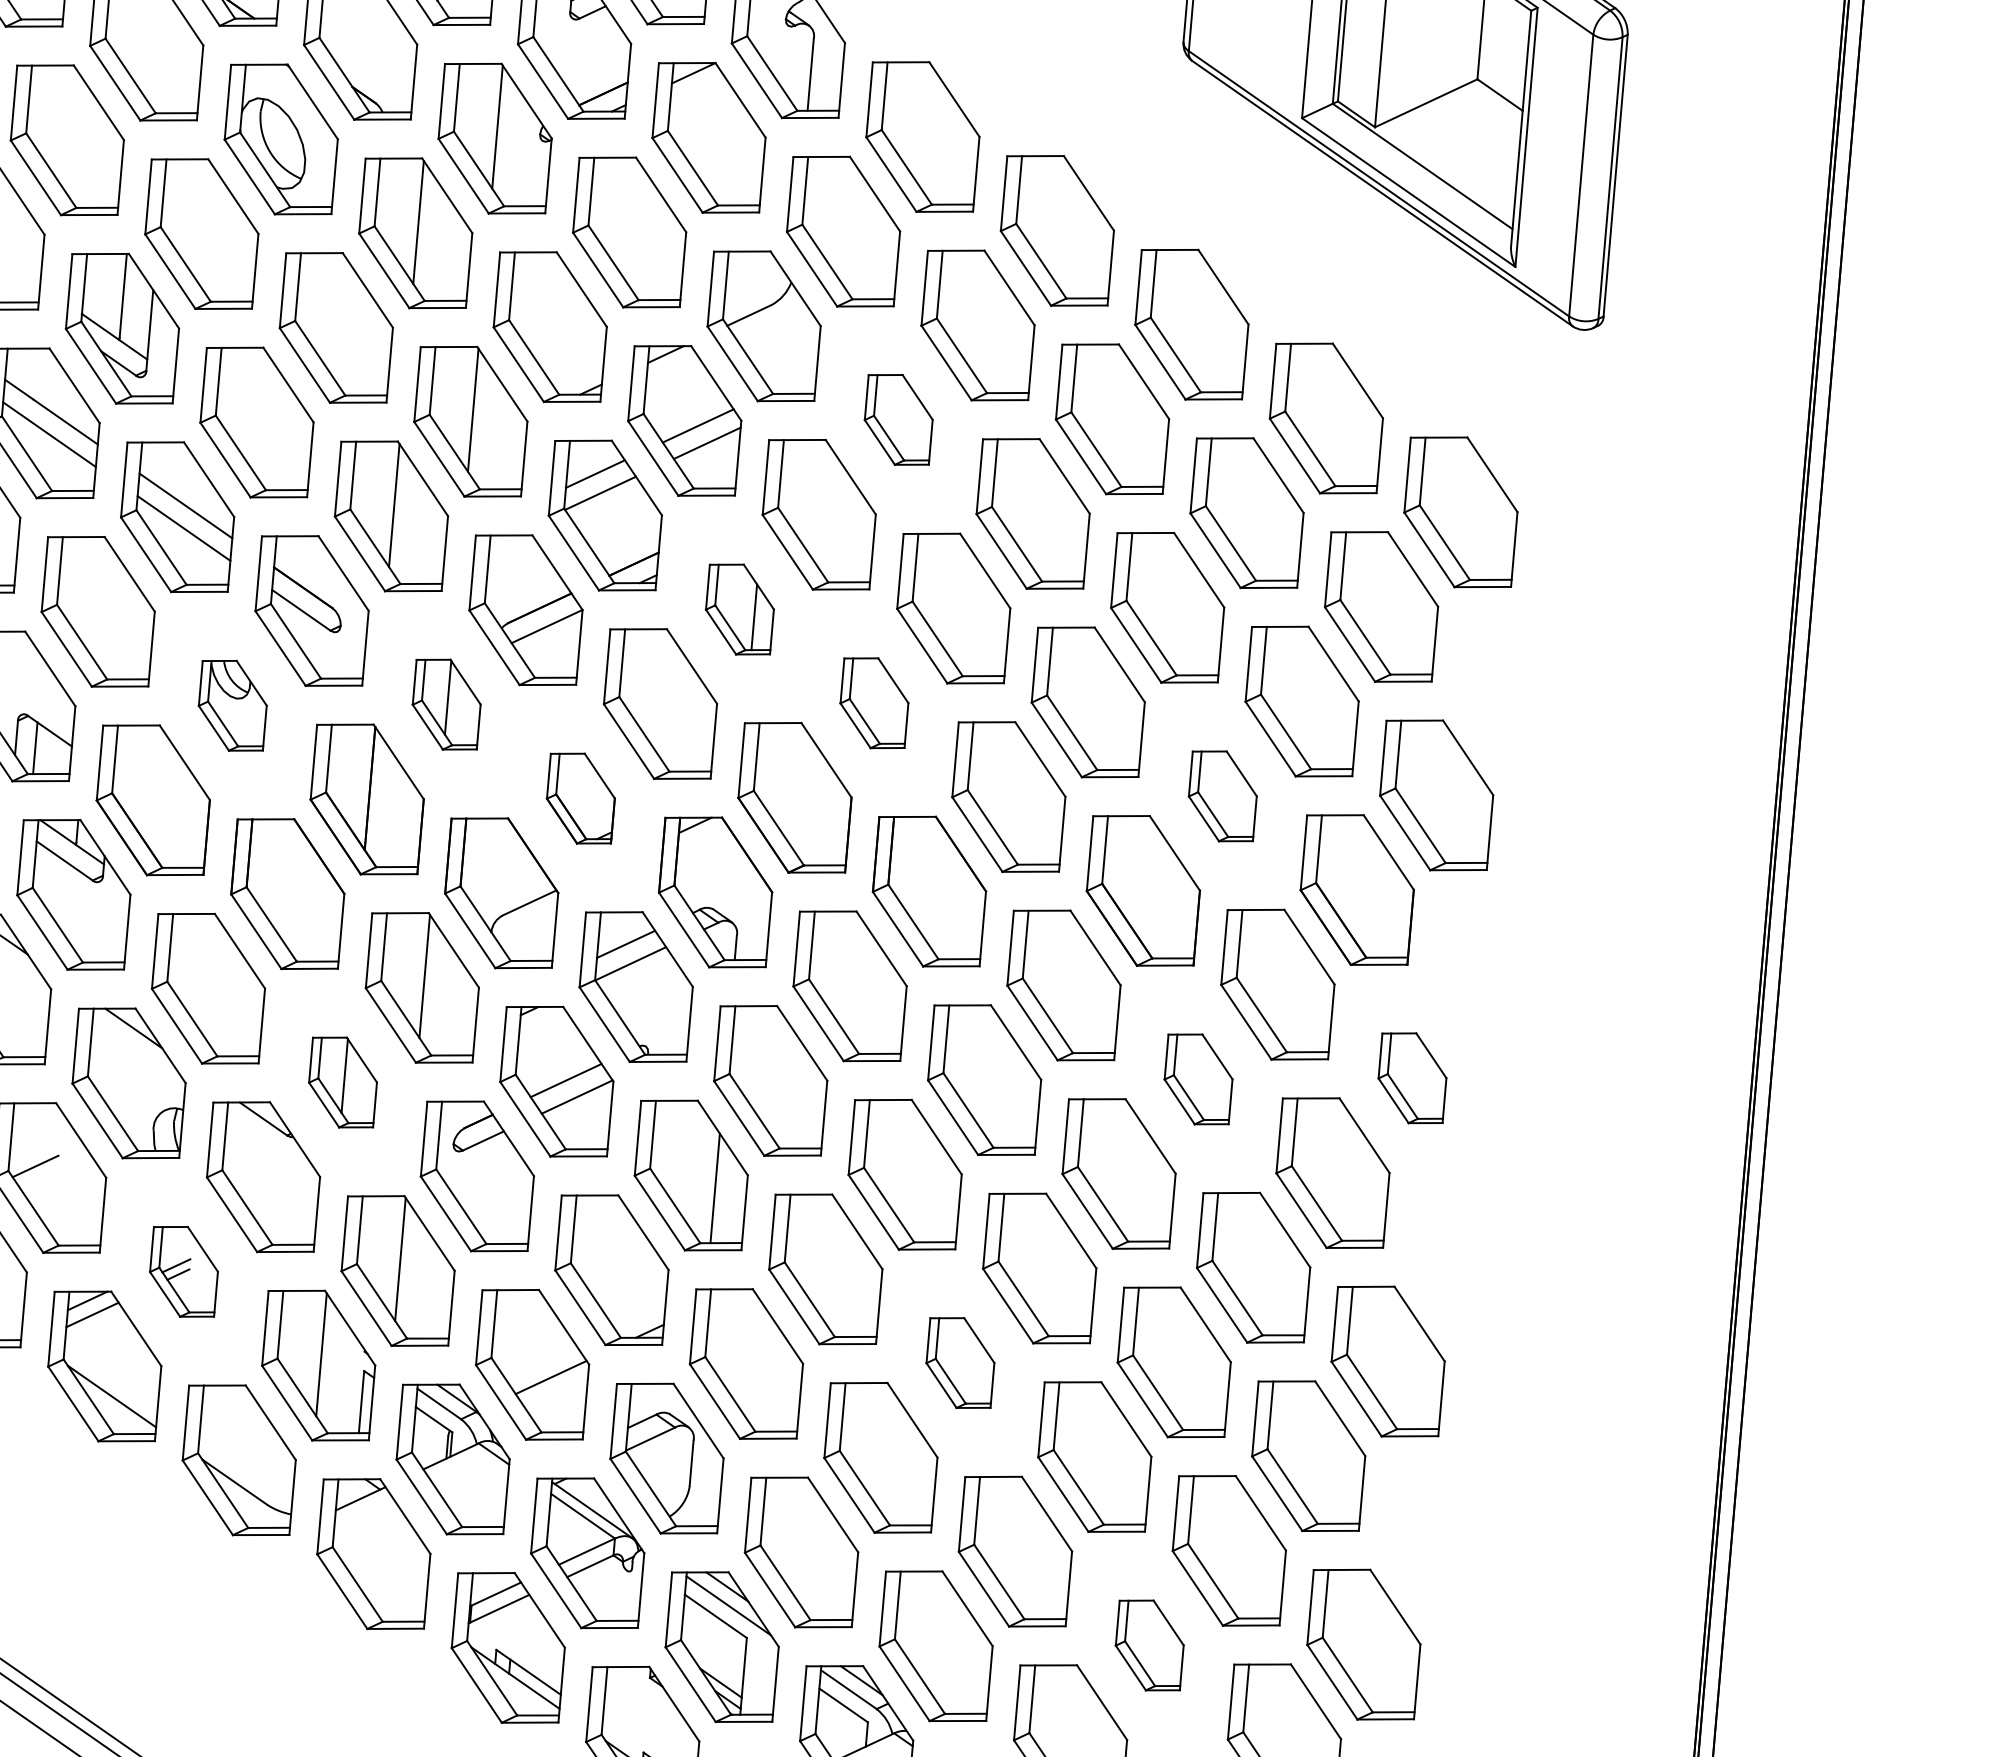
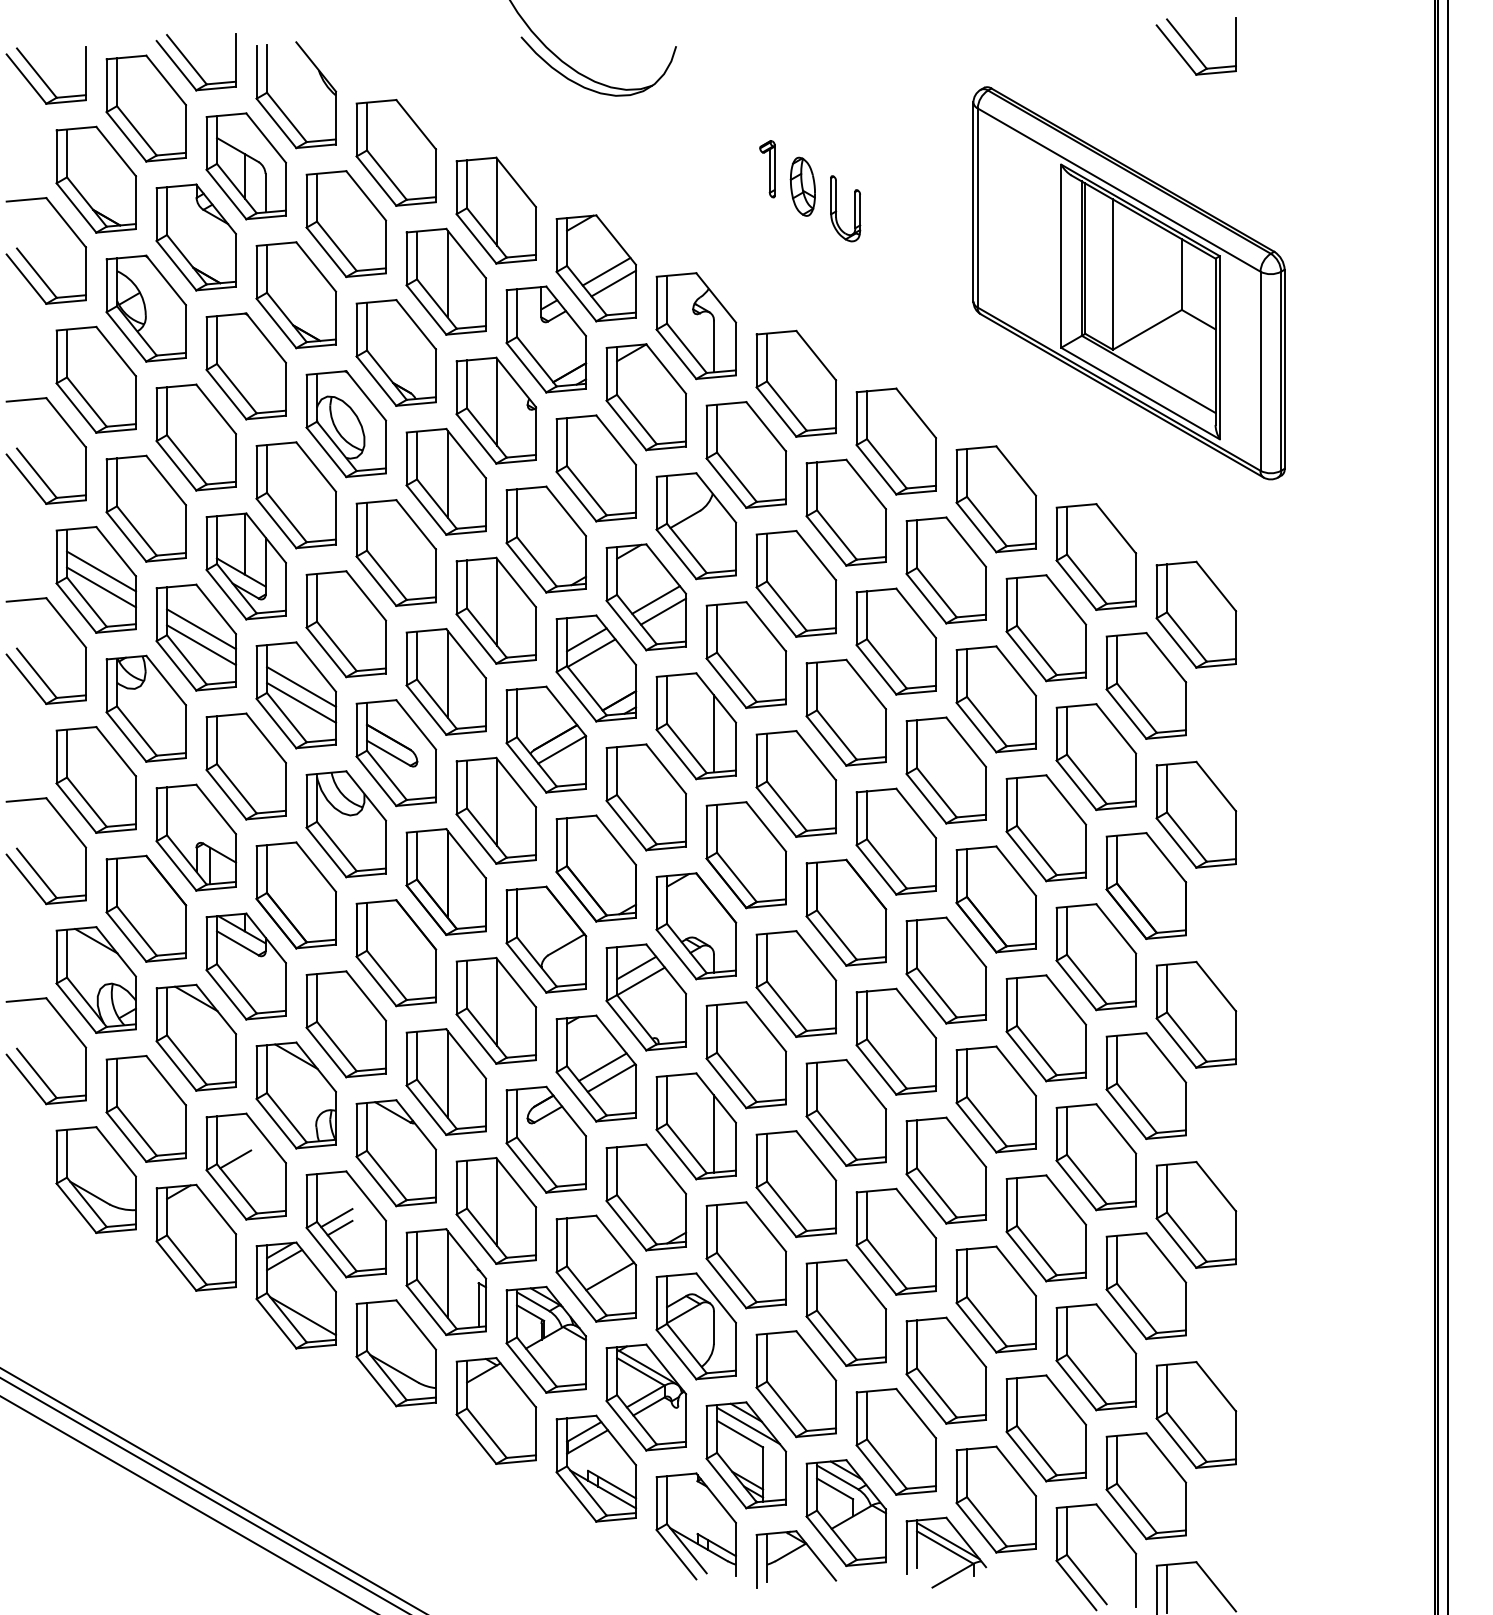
part: (898, 419) -> (796, 583), size x1.67
part: (740, 609) -> (696, 726), size x1.67
part: (874, 702) -> (796, 783), size x1.67
part: (446, 704) -> (496, 810), size x1.67
part: (232, 706) -> (346, 824), size x1.67
part: (1222, 796) -> (1046, 828), size x1.67
part: (579, 798) -> (595, 868), size x1.67
part: (1412, 1078) -> (1196, 1014), size x1.67
part: (1198, 1079) -> (1046, 1028), size x1.67
part: (343, 1081) -> (446, 1081), size x1.67
part: (182, 1271) -> (345, 1224), size x1.67
part: (960, 1362) -> (896, 1241), size x1.67
part: (1148, 1645) -> (1045, 1428), size x1.67

